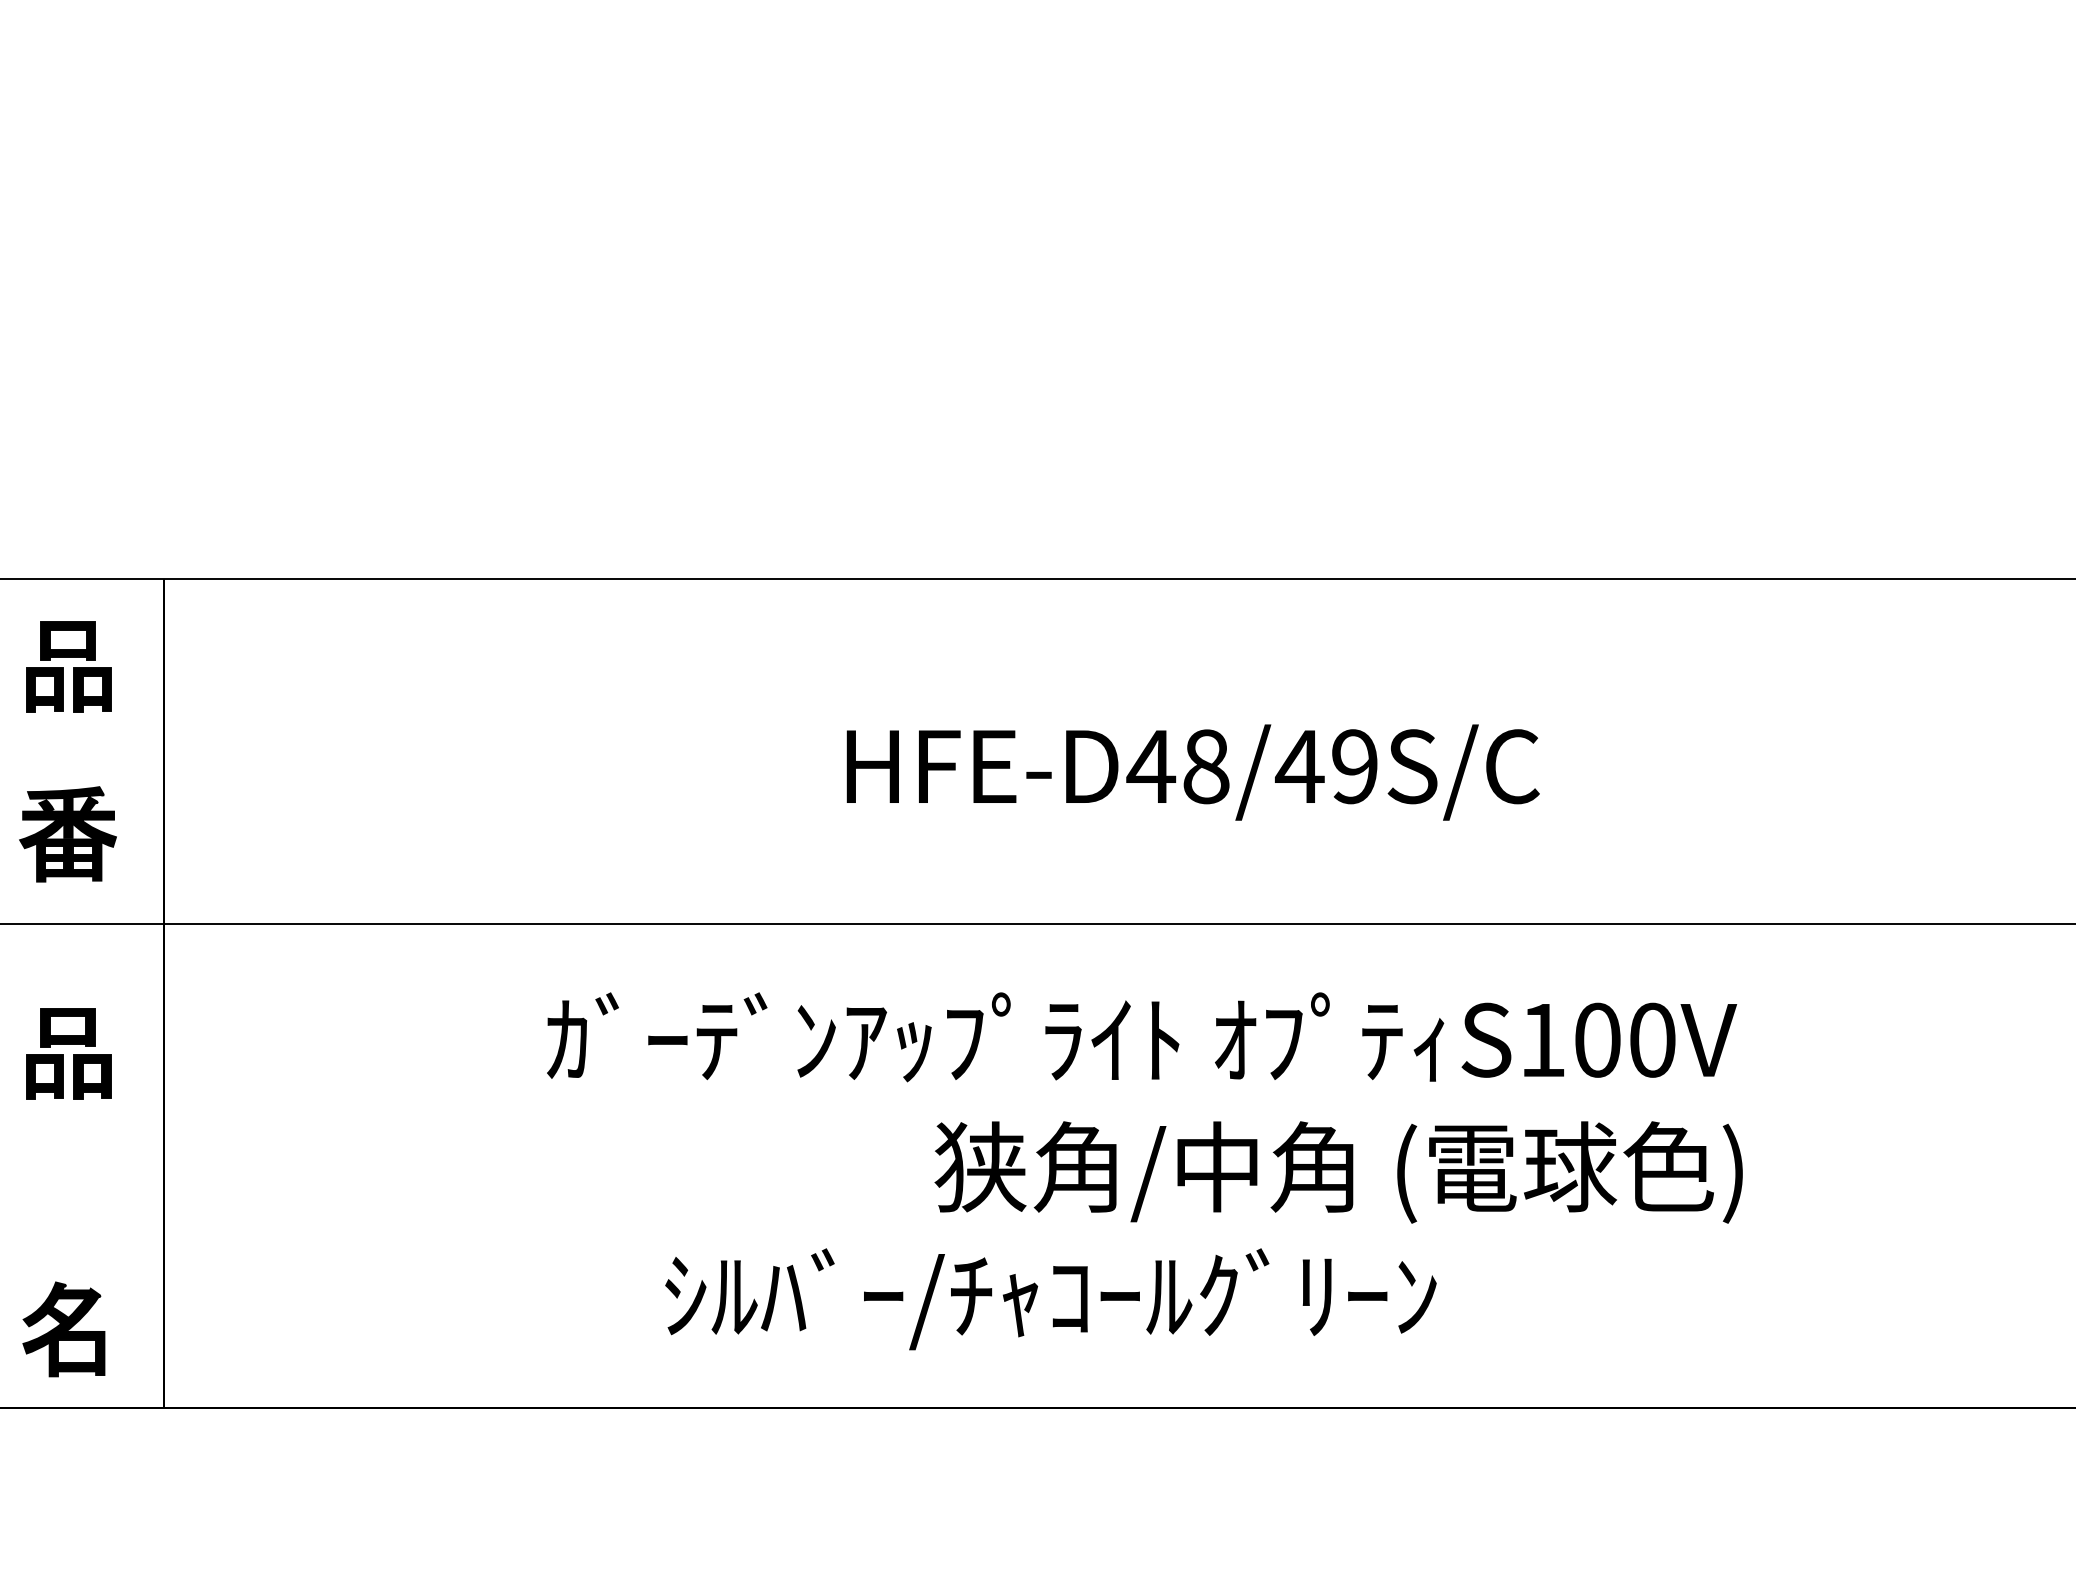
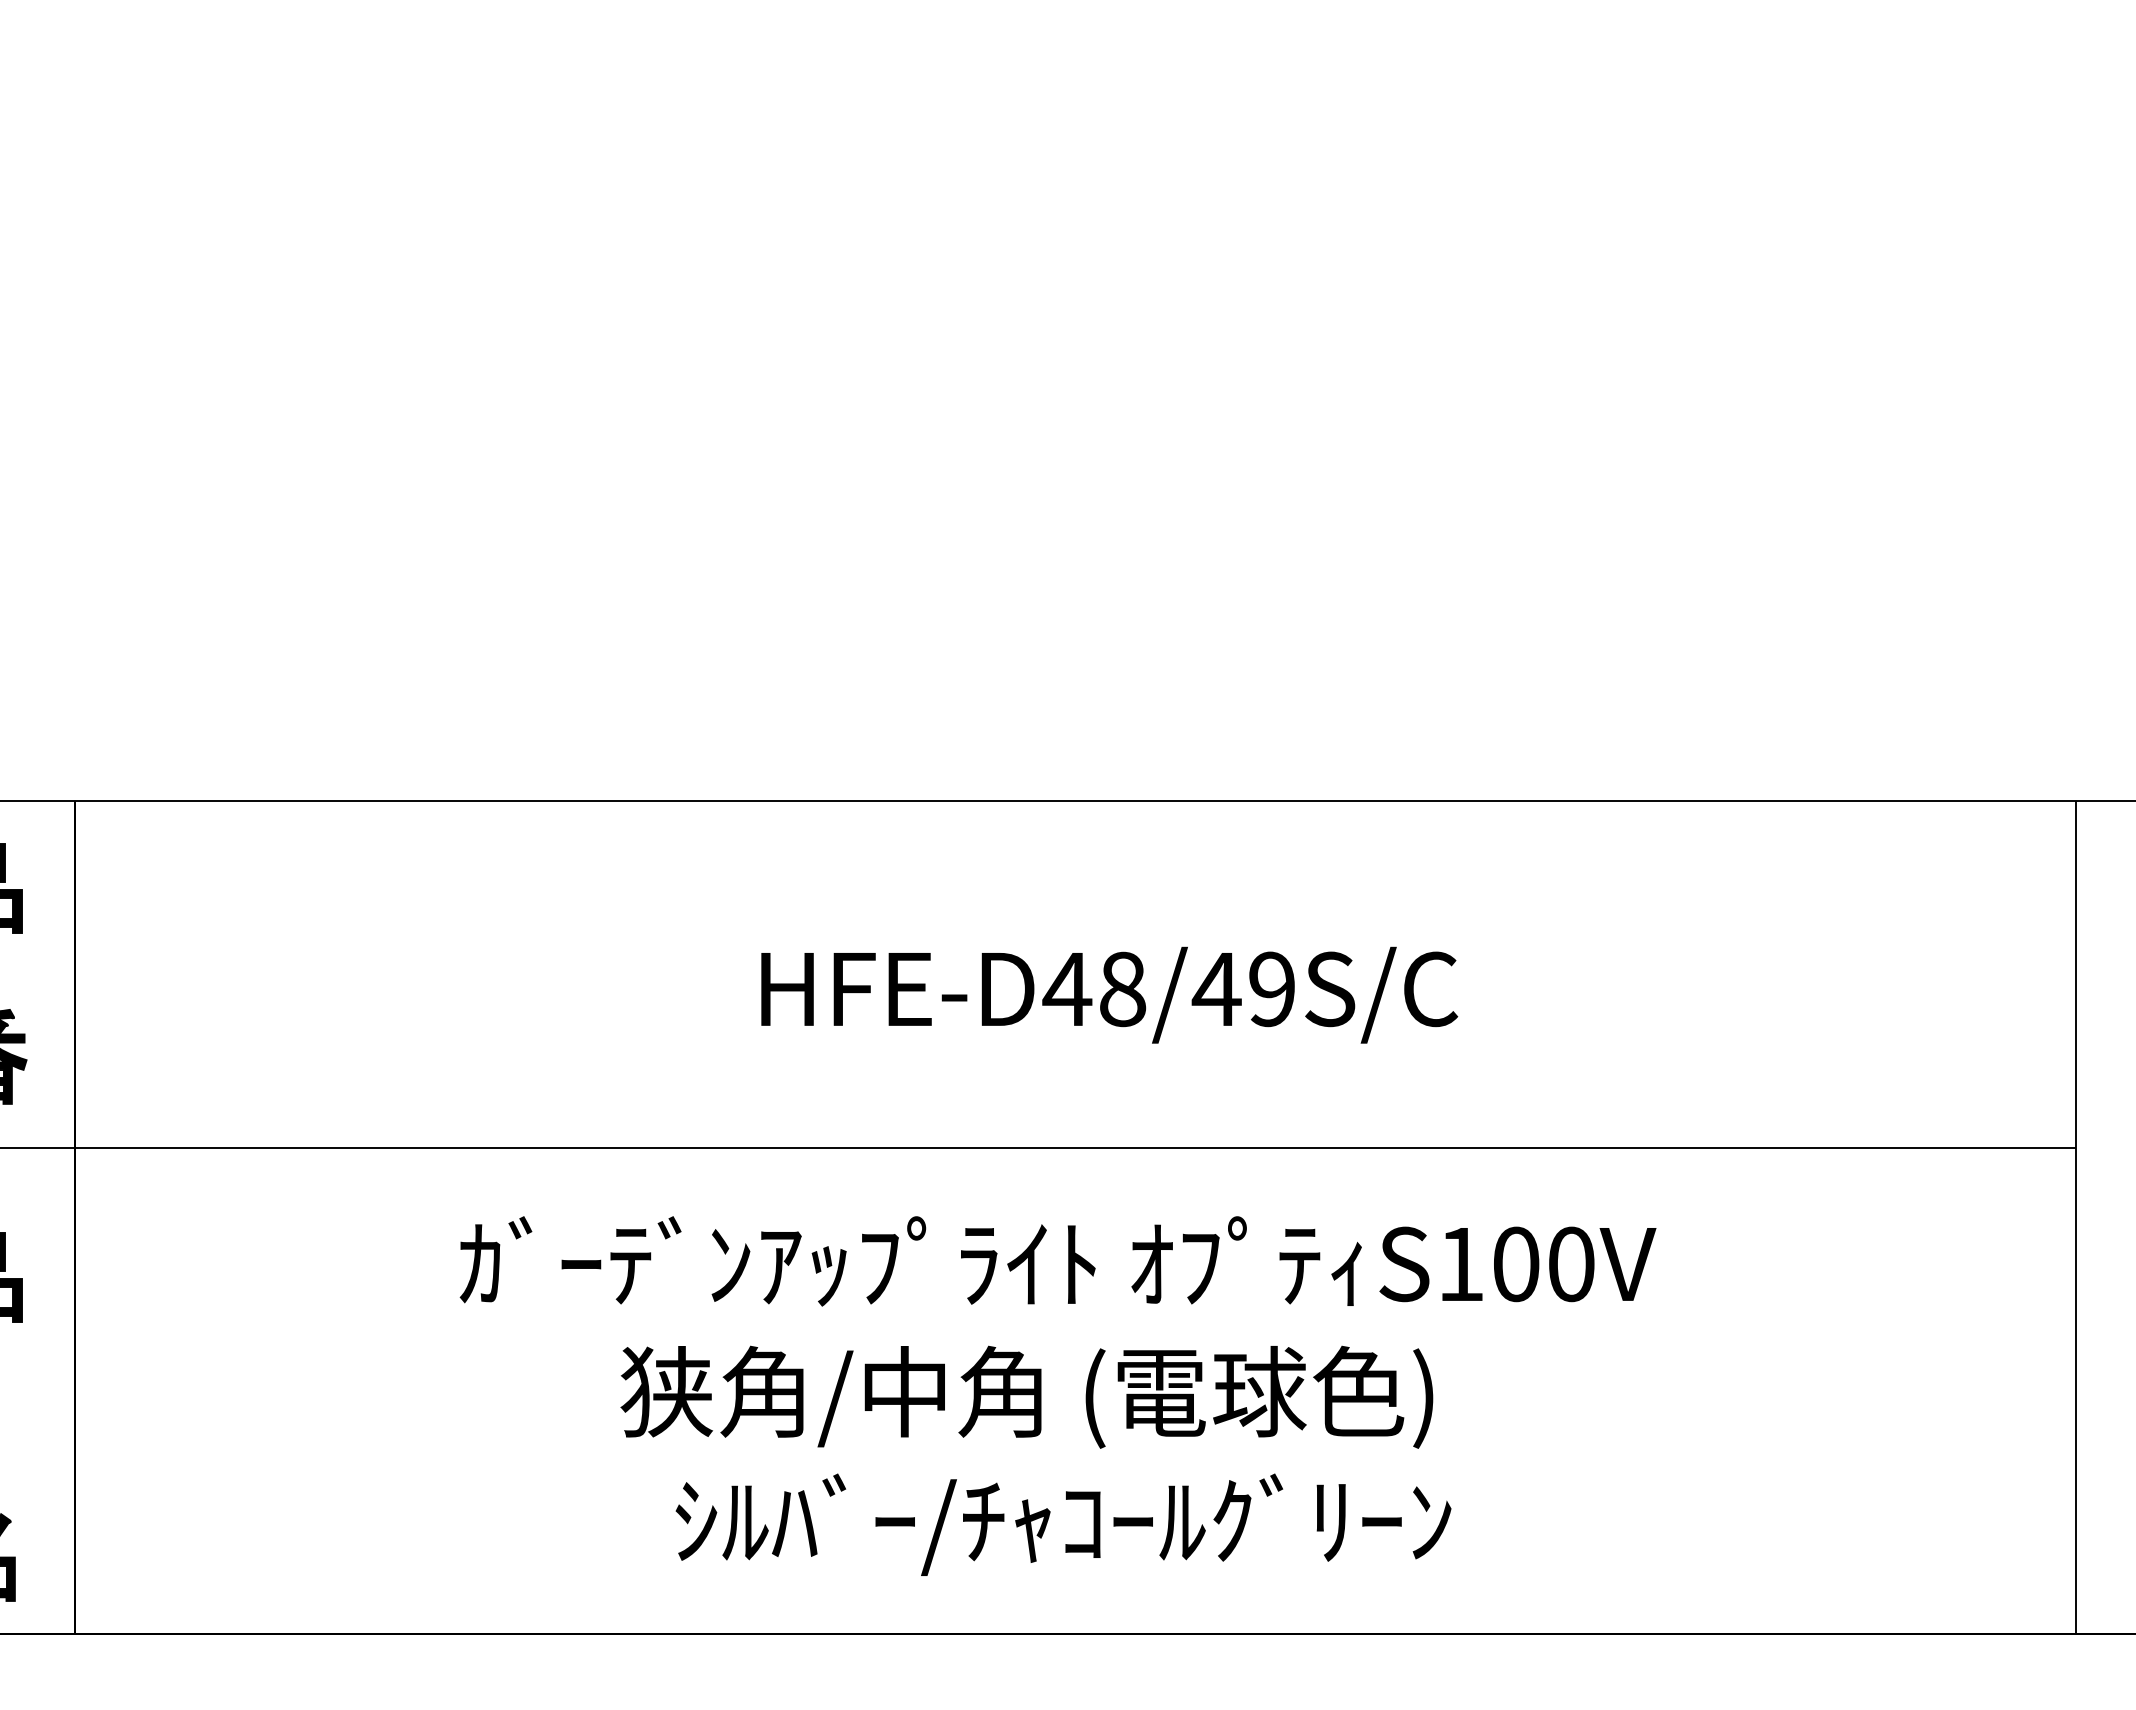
text: (1338, 1171) -> (1026, 1396), moved
text: (1050, 1298) -> (1063, 1524), moved

